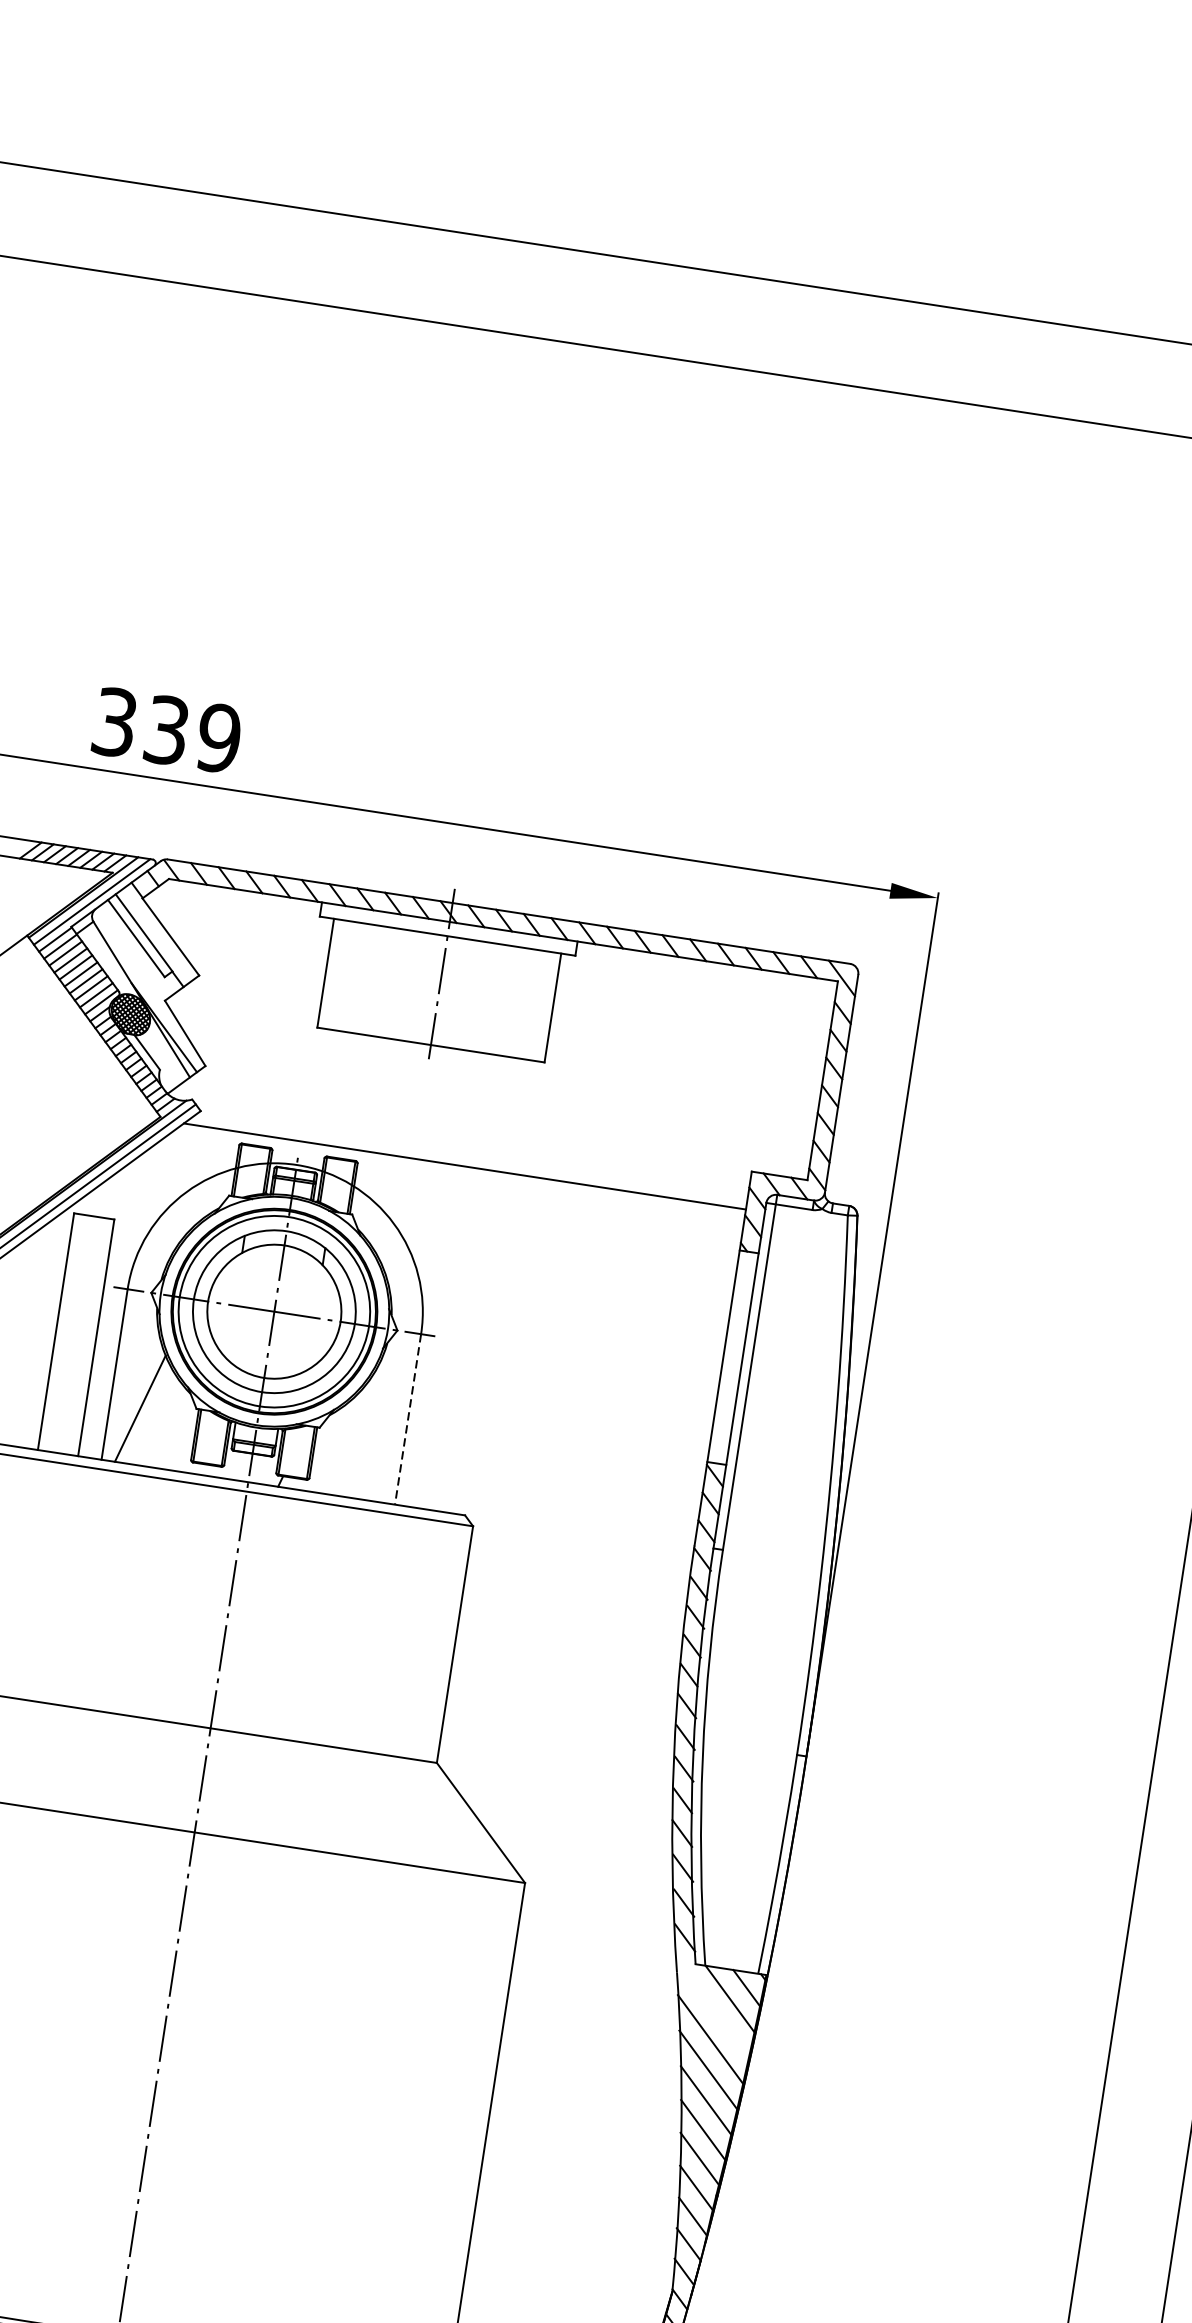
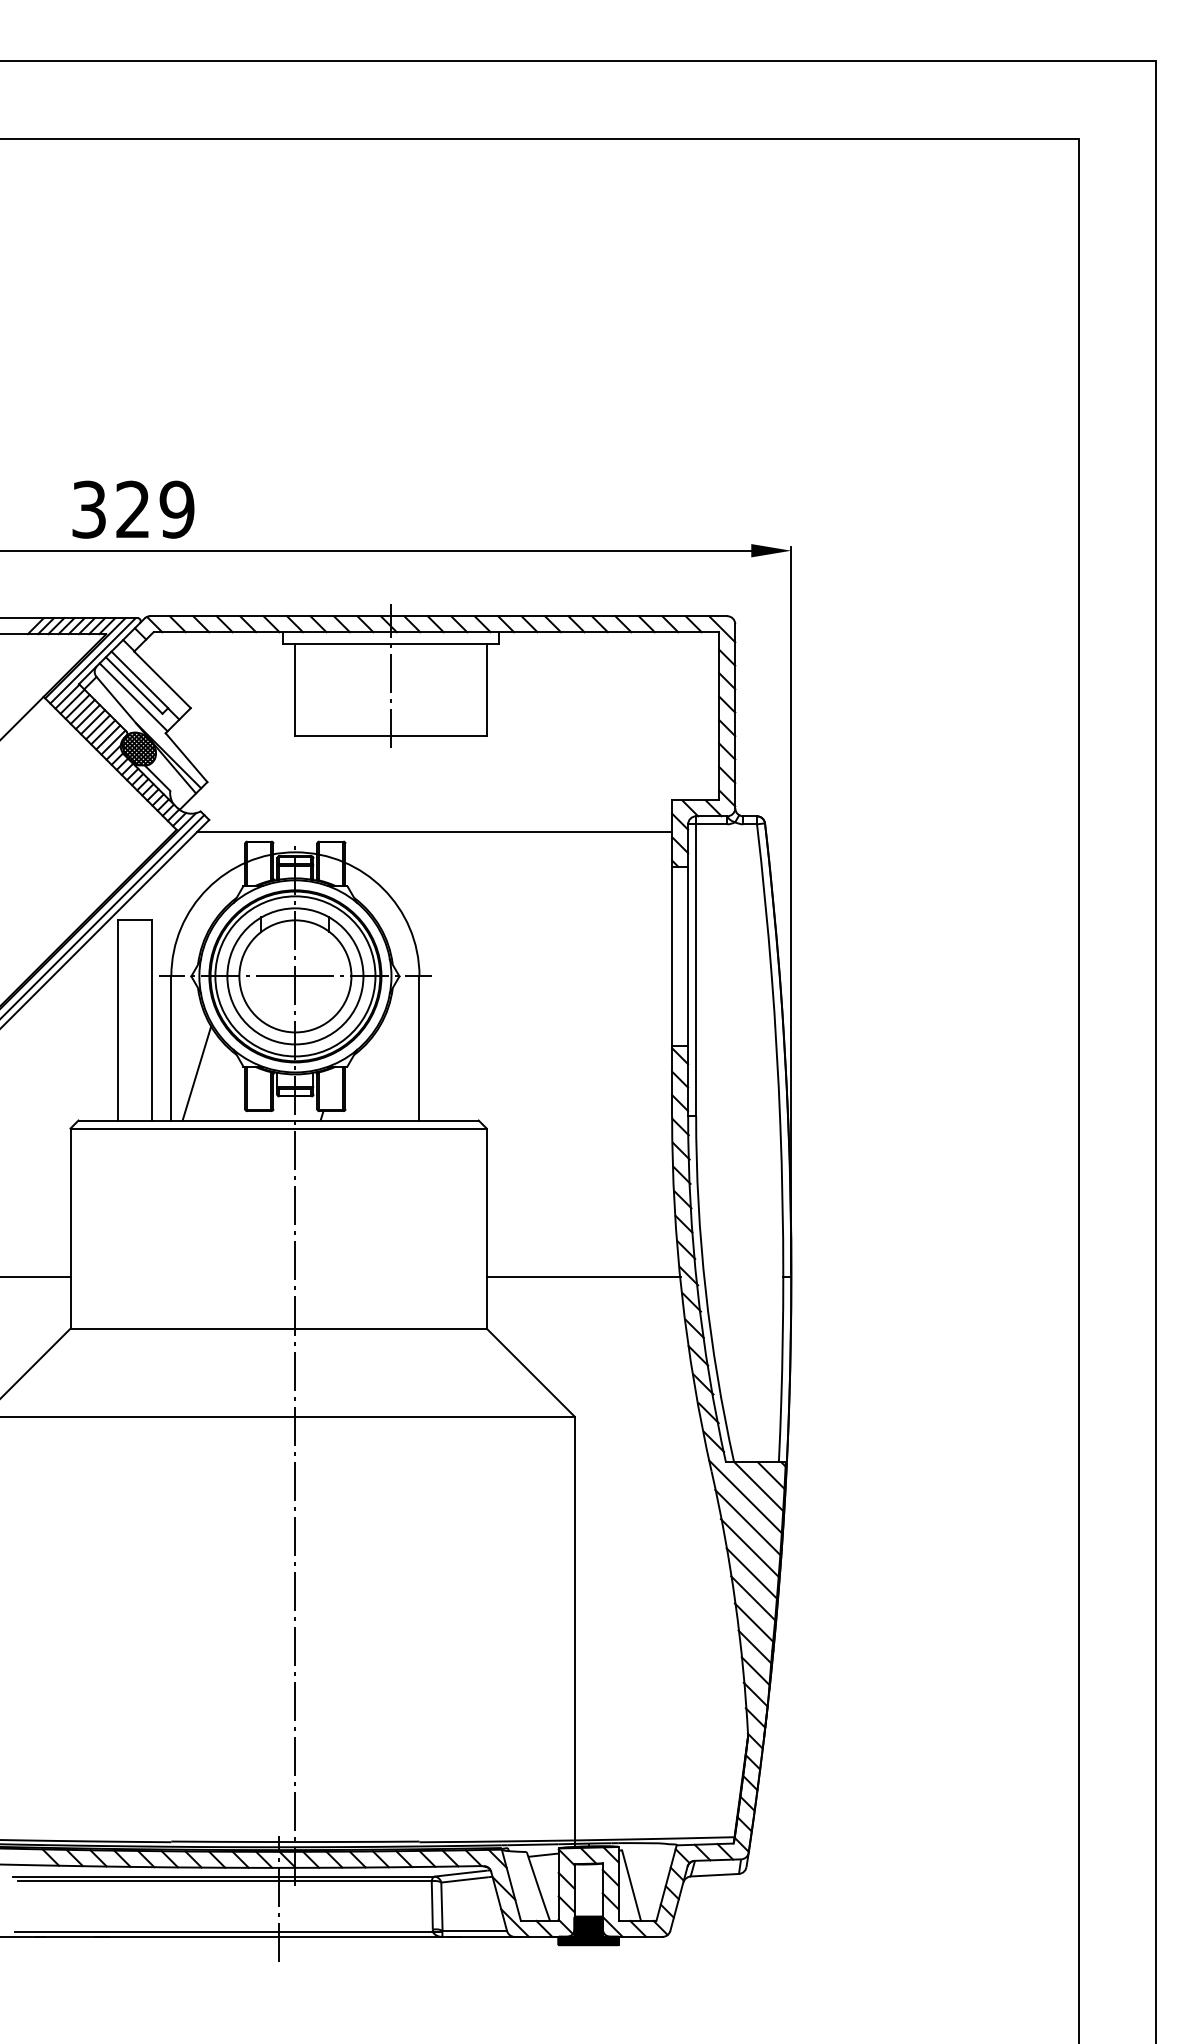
text: (166, 730) -> (132, 509), 339 -> 329
line: (133, 952) -> (133, 697), added
line: (408, 1419) -> (419, 1048), dashed -> solid
line: (560, 1718) -> (583, 1276), added
line: (712, 2008) -> (745, 1496), added

